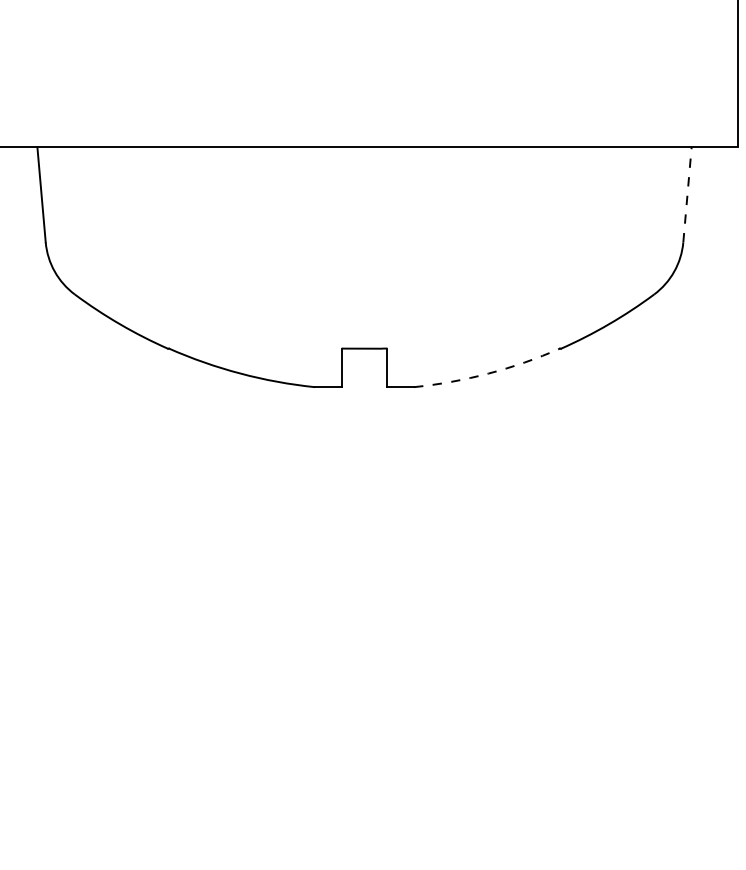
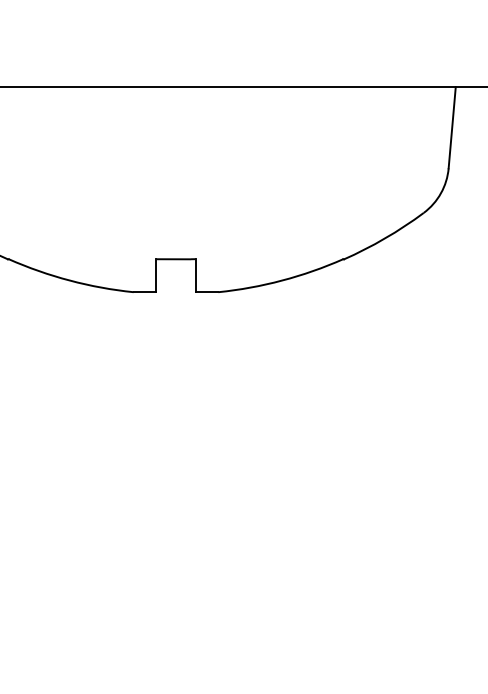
line: (687, 194) -> (452, 127), dashed -> solid
arc: (488, 373) -> (282, 280), dashed -> solid

